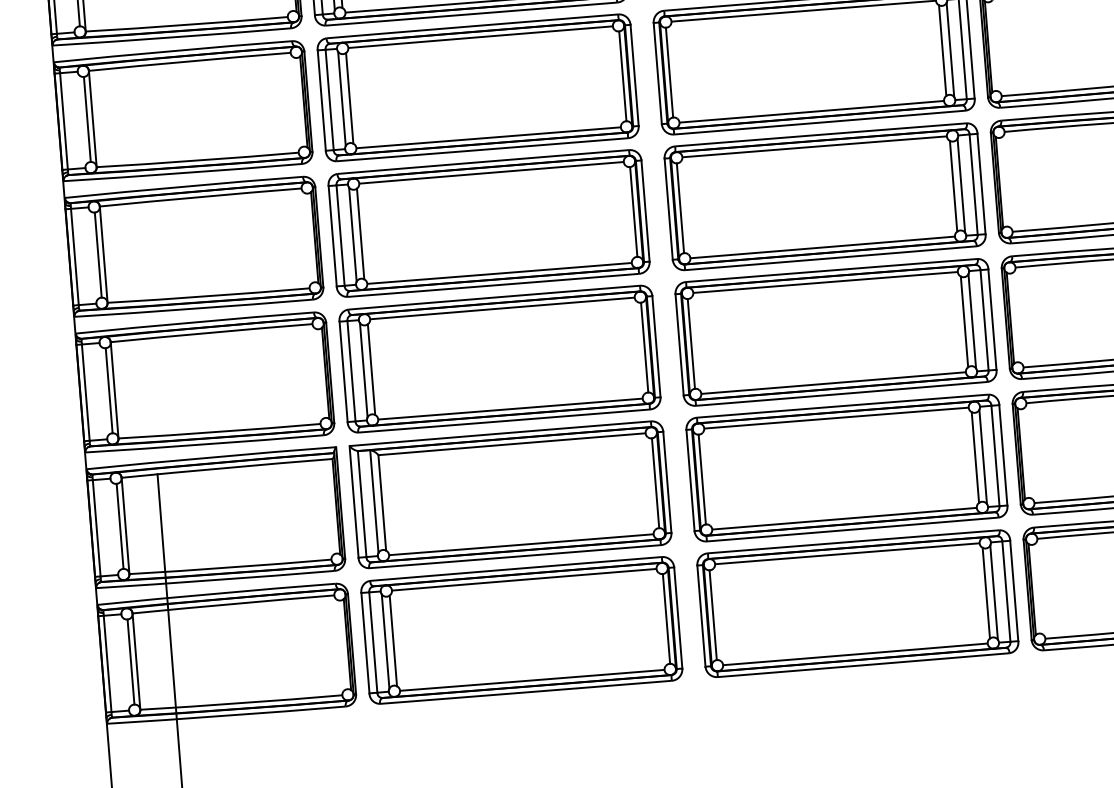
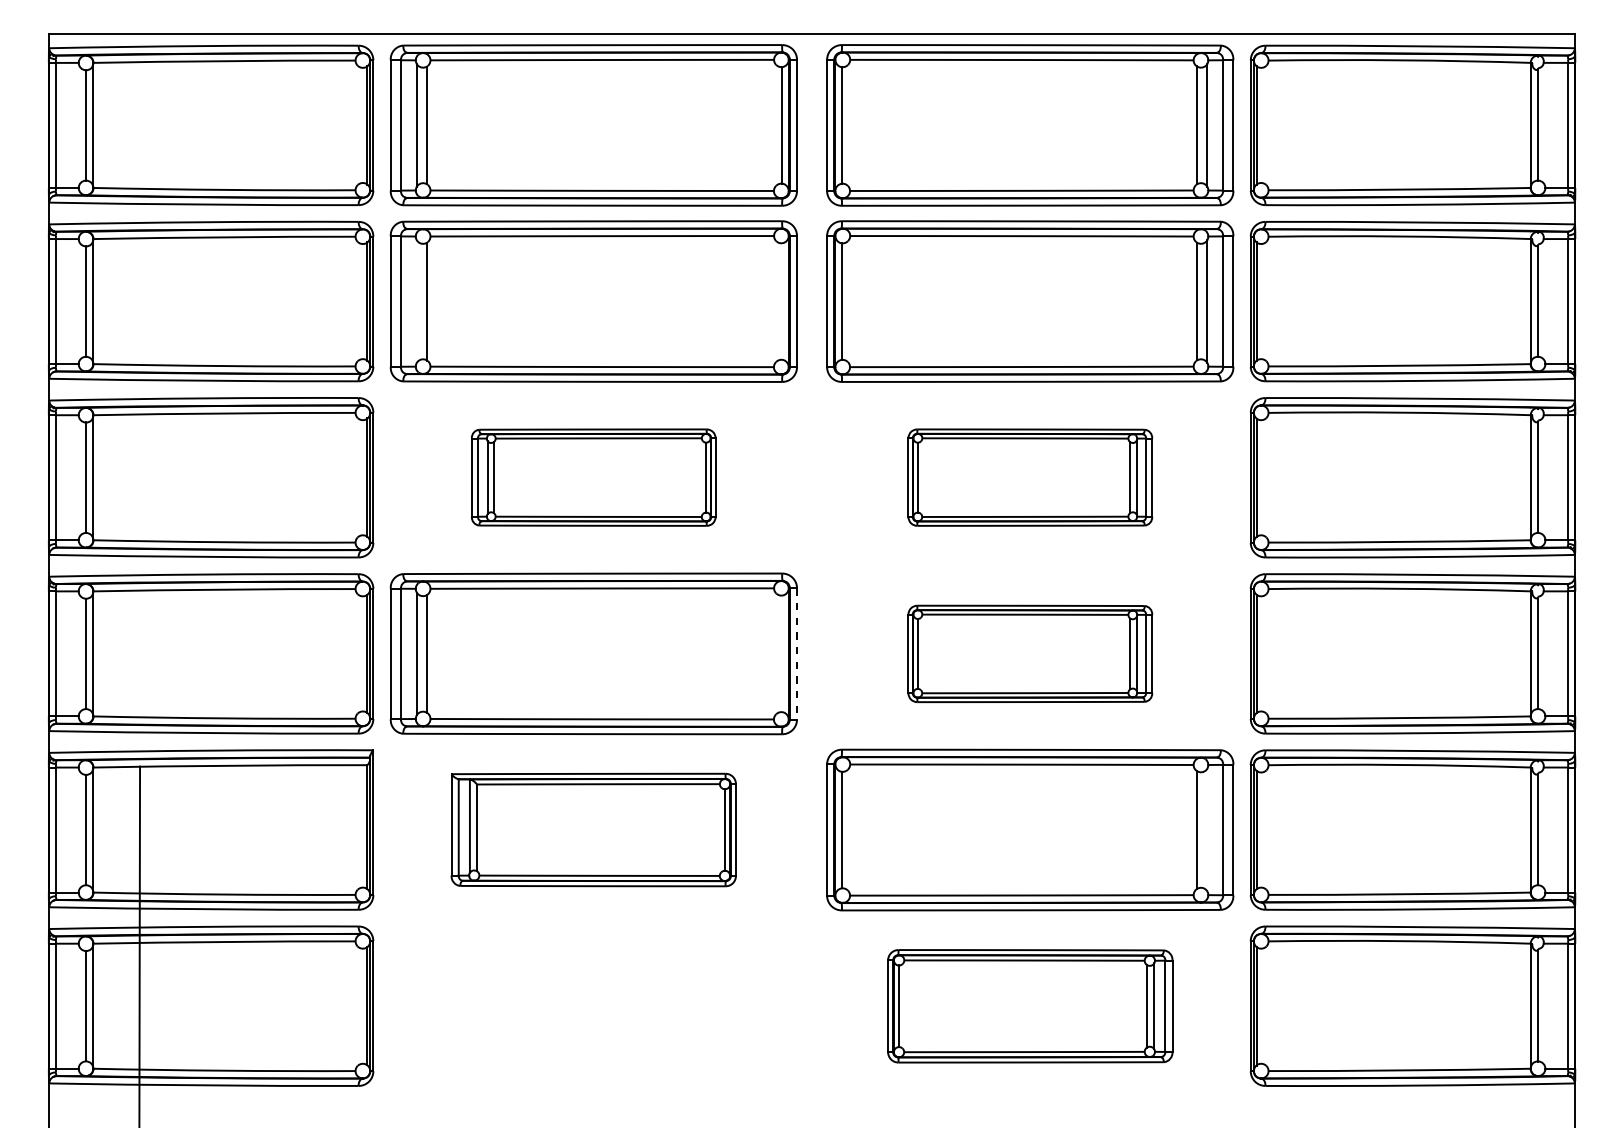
line: (622, 76) -> (781, 301), removed
line: (341, 98) -> (416, 301), removed
part: (825, 196) -> (1030, 477), size x0.6
part: (488, 223) -> (593, 477), size x0.6
part: (836, 331) -> (1030, 653), size x0.6
line: (656, 346) -> (797, 653), solid -> dashed
line: (644, 347) -> (781, 653), removed
line: (983, 456) -> (1207, 829), removed
part: (510, 494) -> (593, 829), size x0.7
part: (858, 603) -> (1030, 1006), size x0.7
part: (521, 630) -> (593, 1006), removed

